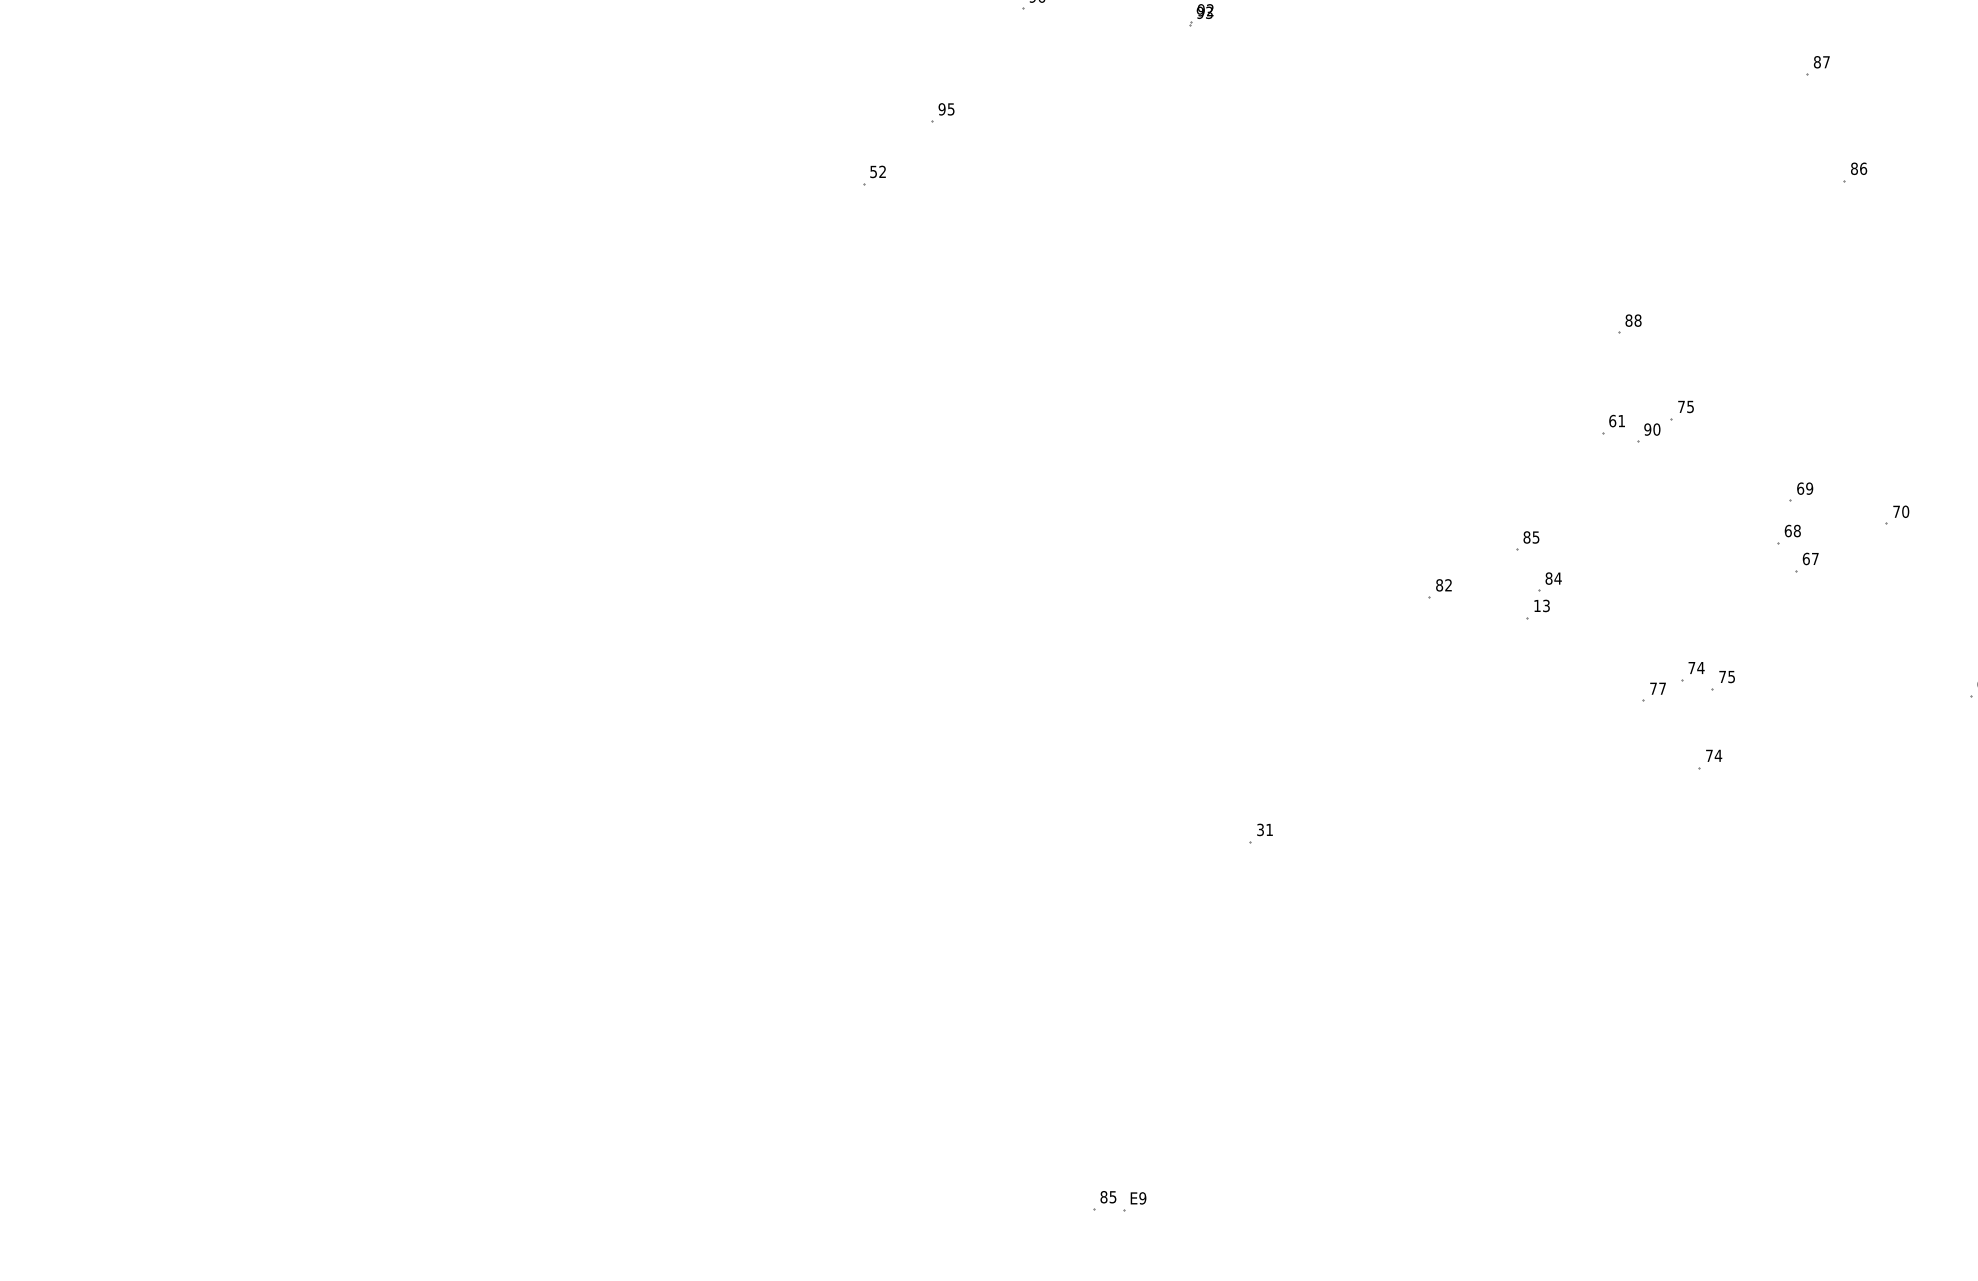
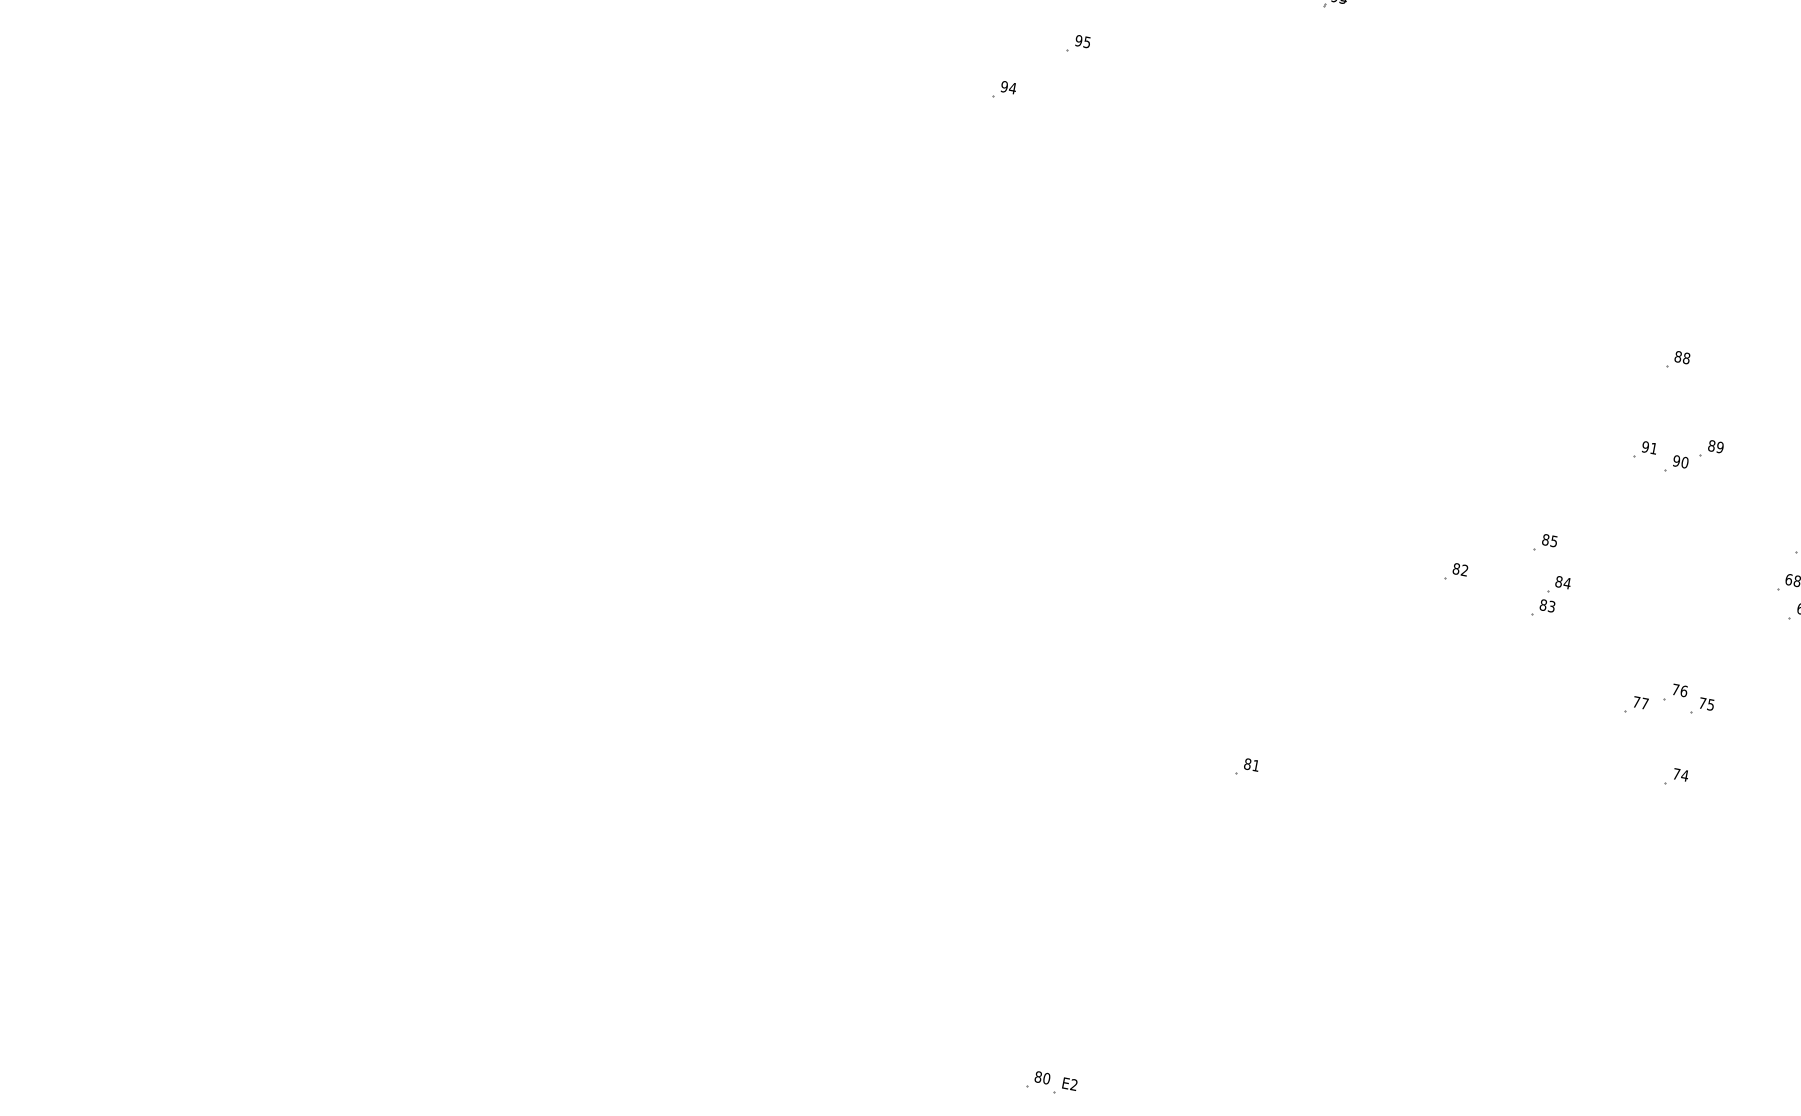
text: (878, 171) -> (1009, 87), 52 -> 94
text: (1686, 406) -> (1716, 446), 75 -> 89
text: (1612, 420) -> (1645, 446), 61 -> 91
text: (1536, 605) -> (1542, 604), 13 -> 83
text: (1700, 667) -> (1683, 690), 74 -> 76
text: (1260, 829) -> (1247, 763), 31 -> 81
text: (1112, 1197) -> (1046, 1078), 85 -> 80
text: (1142, 1198) -> (1073, 1085), E9 -> E2

